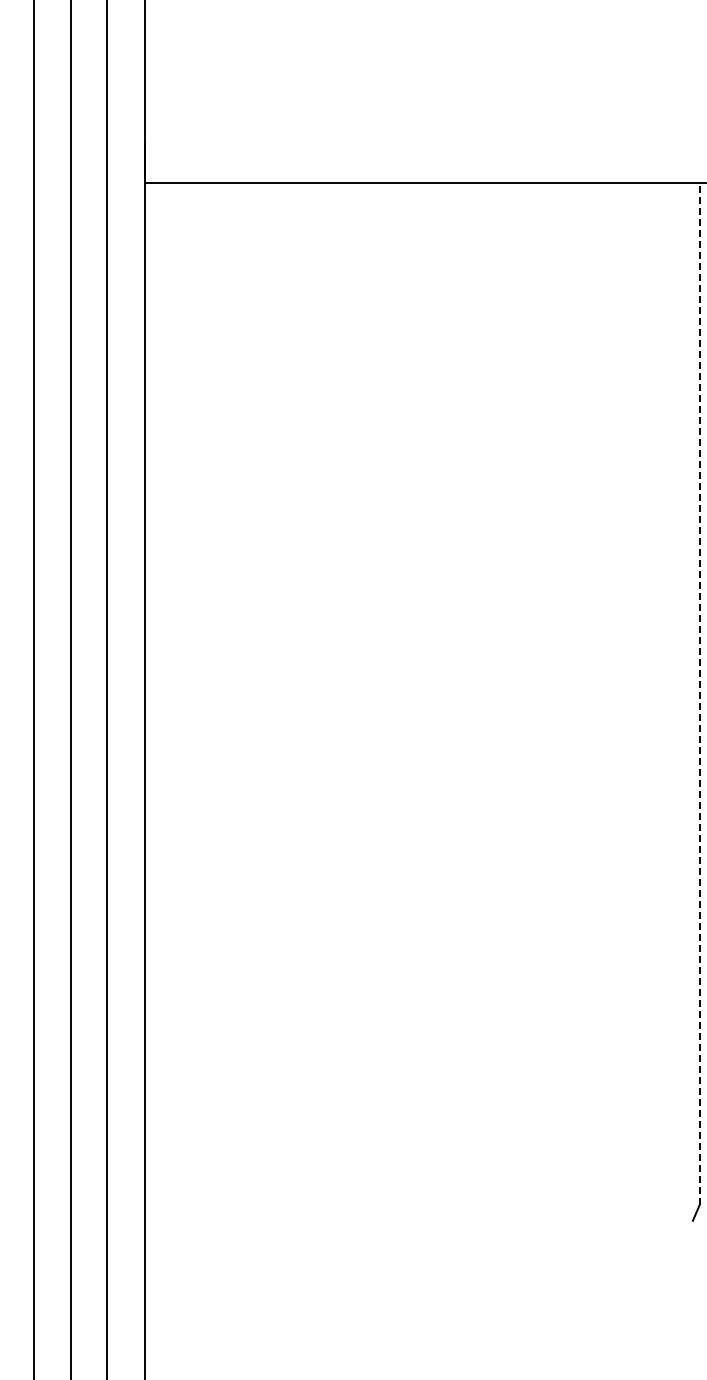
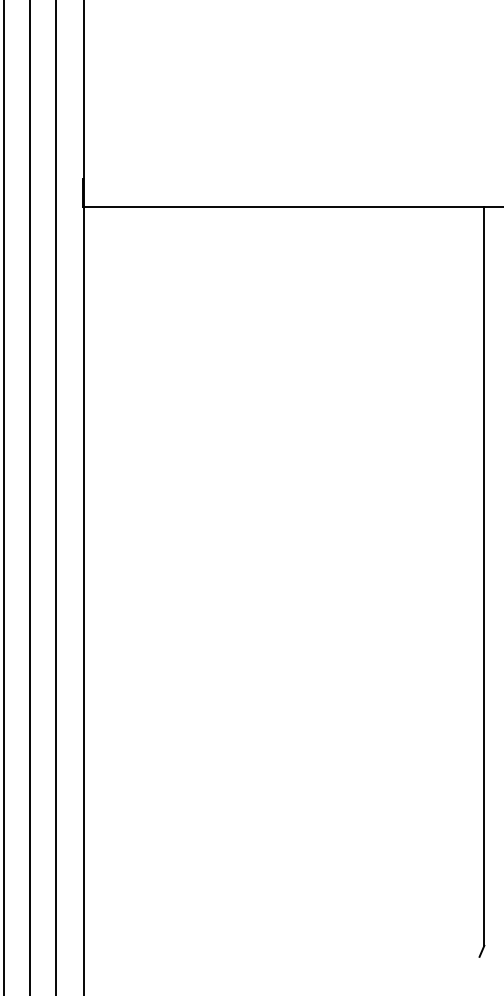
line: (699, 693) -> (484, 575), dashed -> solid

